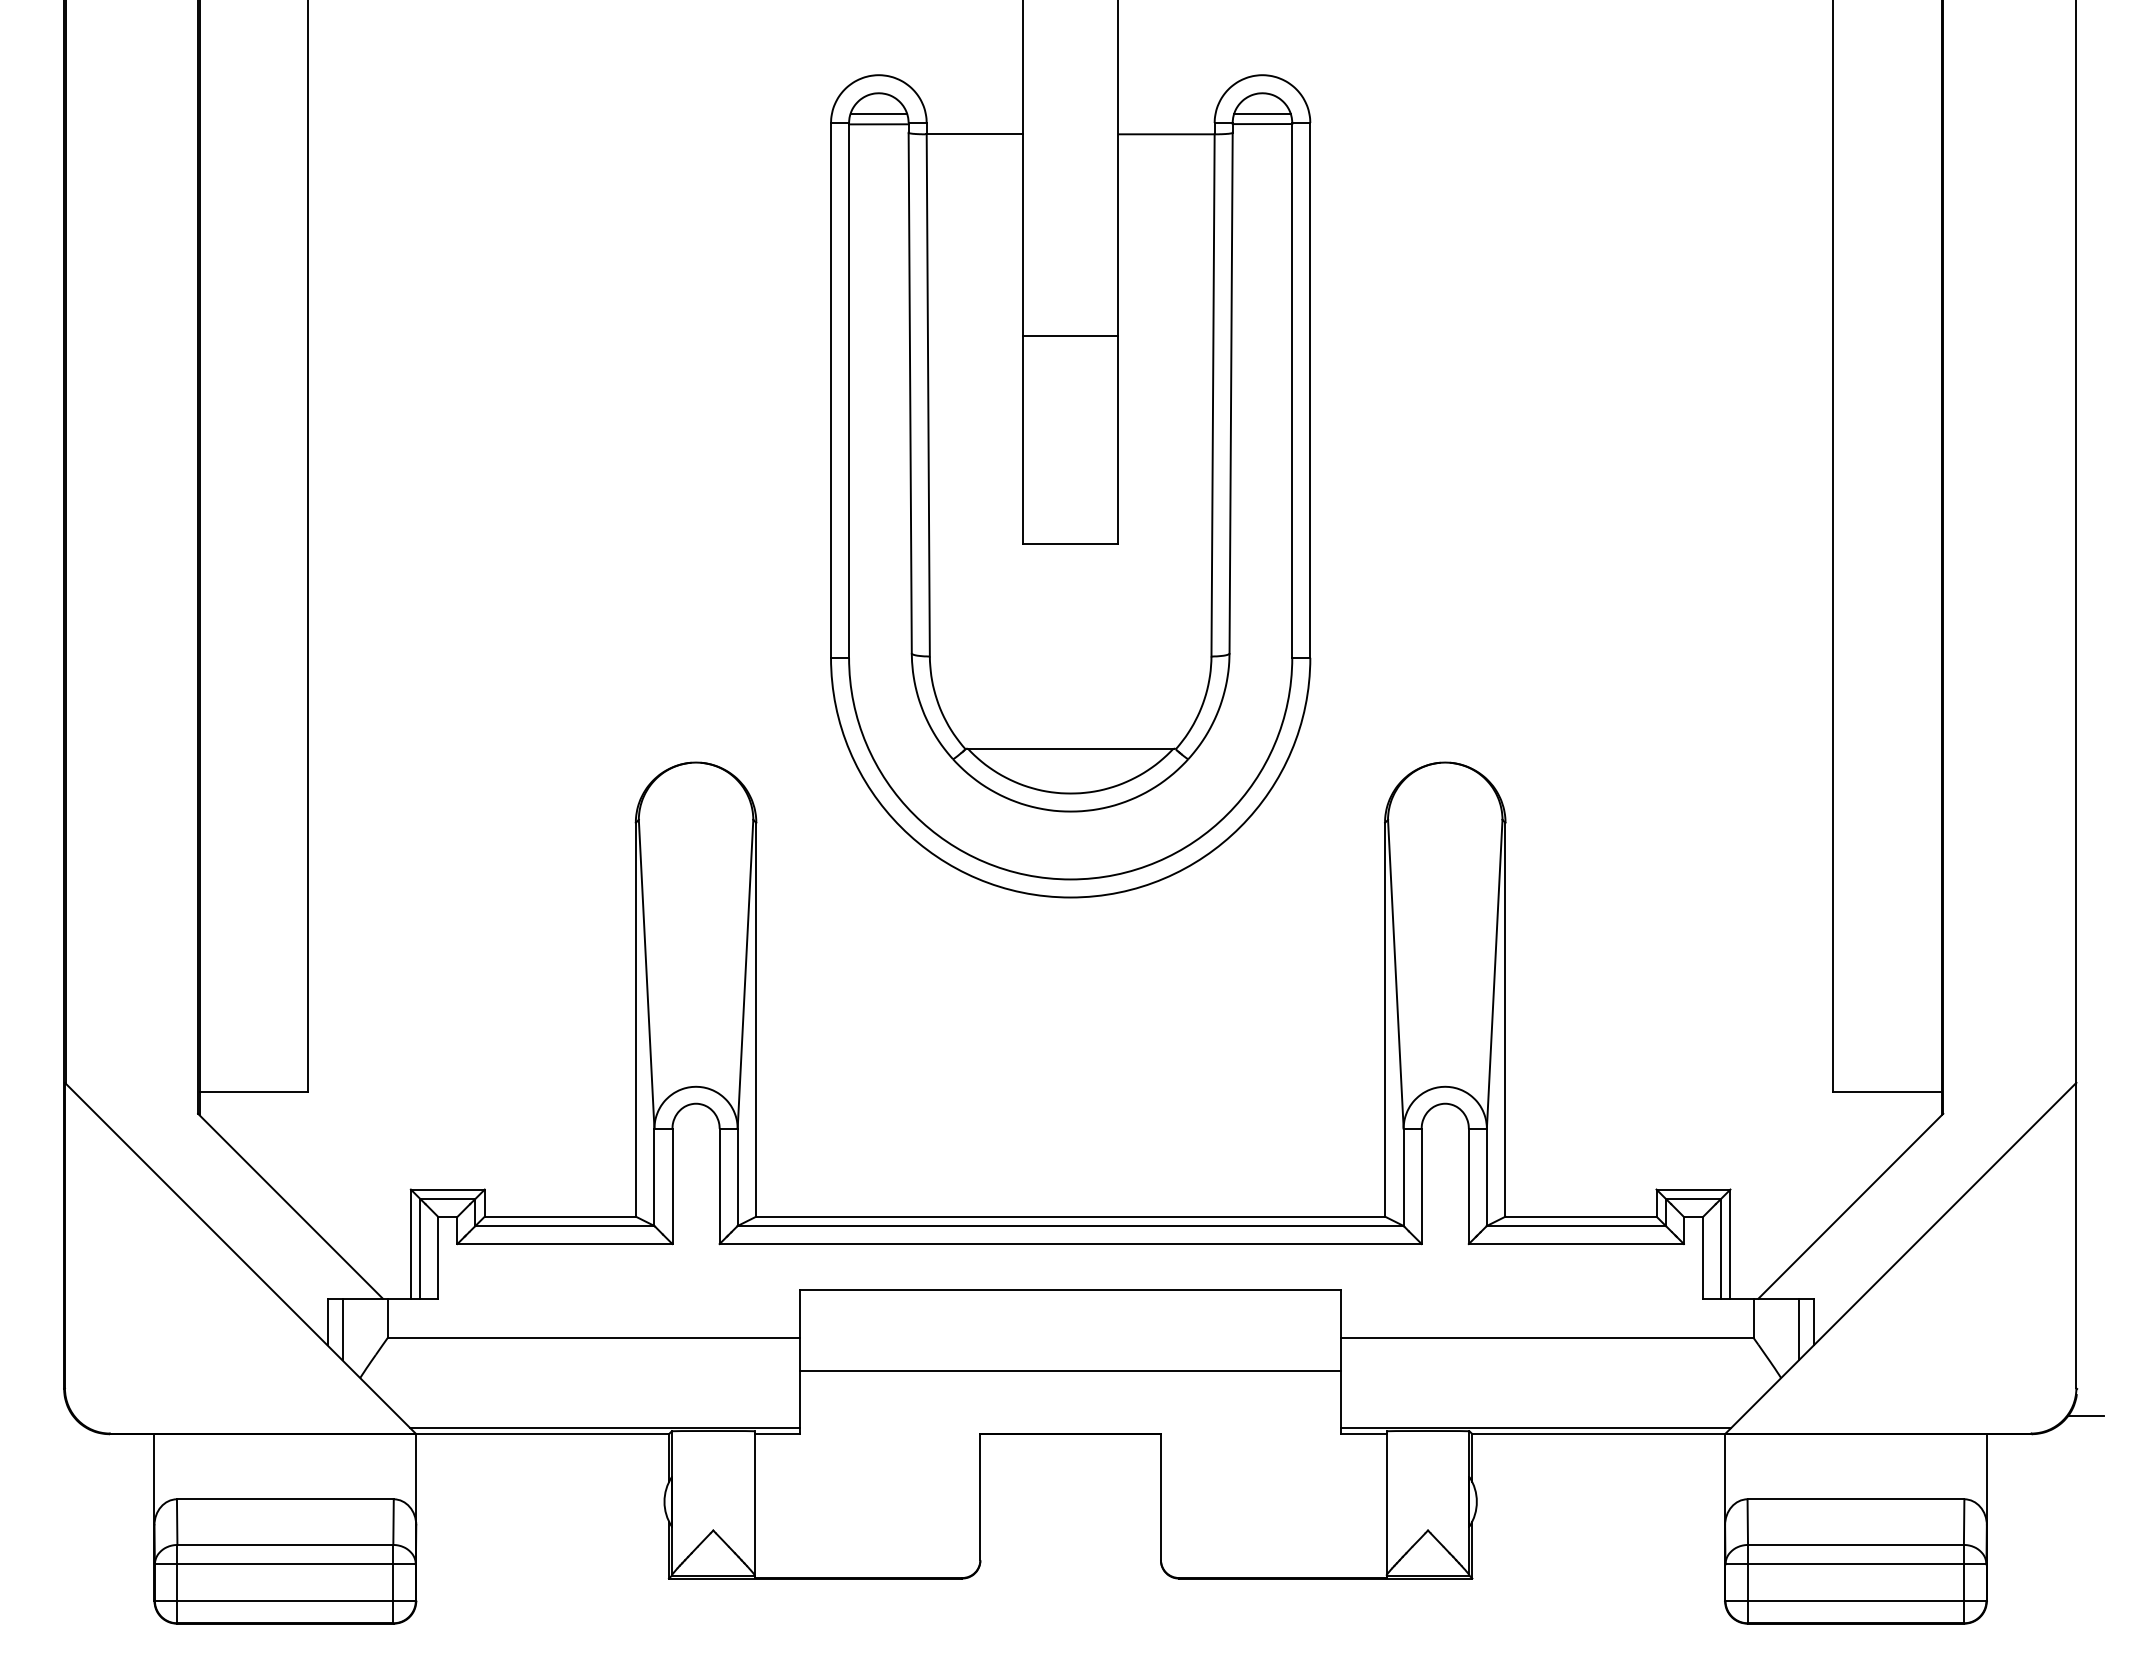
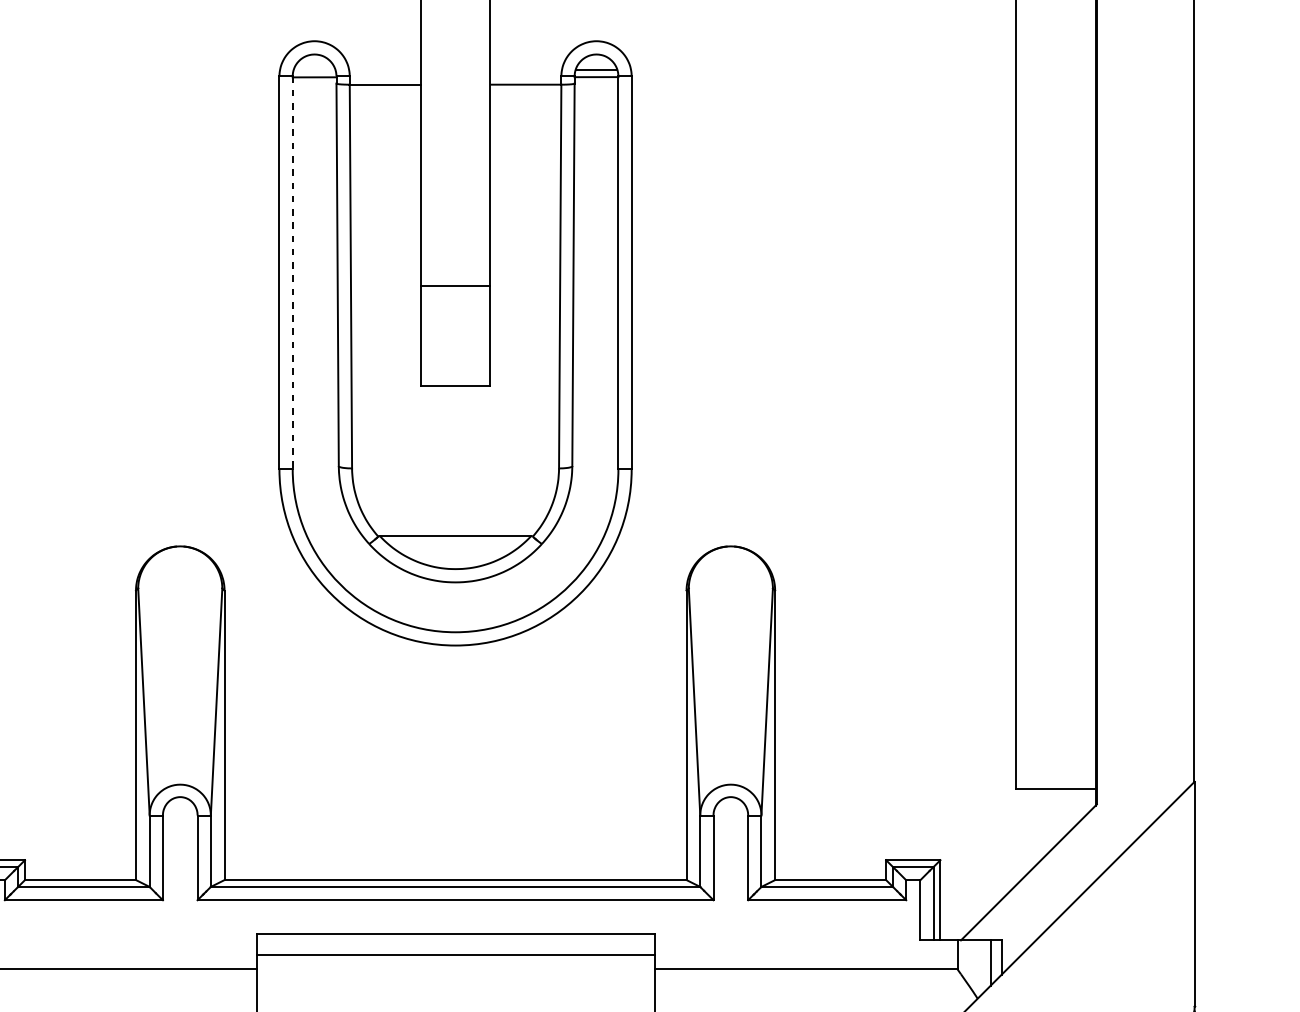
line: (878, 114) -> (314, 70), removed
line: (1070, 335) -> (455, 285), moved
line: (849, 390) -> (293, 272), solid -> dashed
line: (1070, 1370) -> (455, 954), moved

